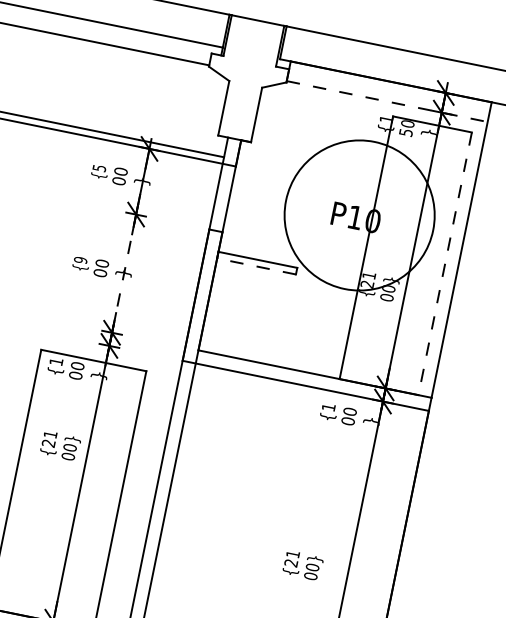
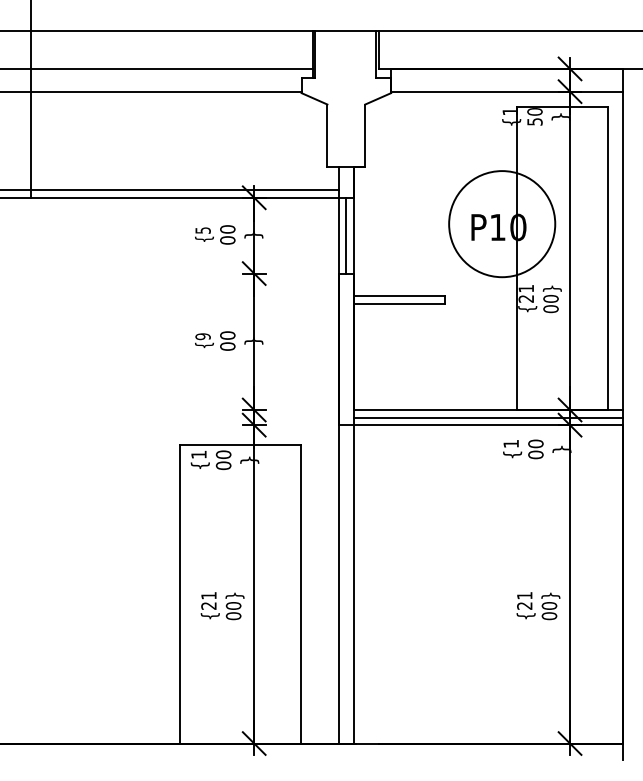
line: (387, 101) -> (507, 91), dashed -> solid
line: (222, 197) -> (346, 235), added
circle: (359, 215) -> (502, 224), size x0.62
line: (444, 263) -> (607, 258), dashed -> solid
line: (255, 265) -> (398, 303), dashed -> solid
line: (124, 273) -> (254, 341), dashed -> solid
line: (313, 380) -> (488, 417), added
text: (60, 446) -> (222, 606), moved
text: (303, 566) -> (538, 606), moved

